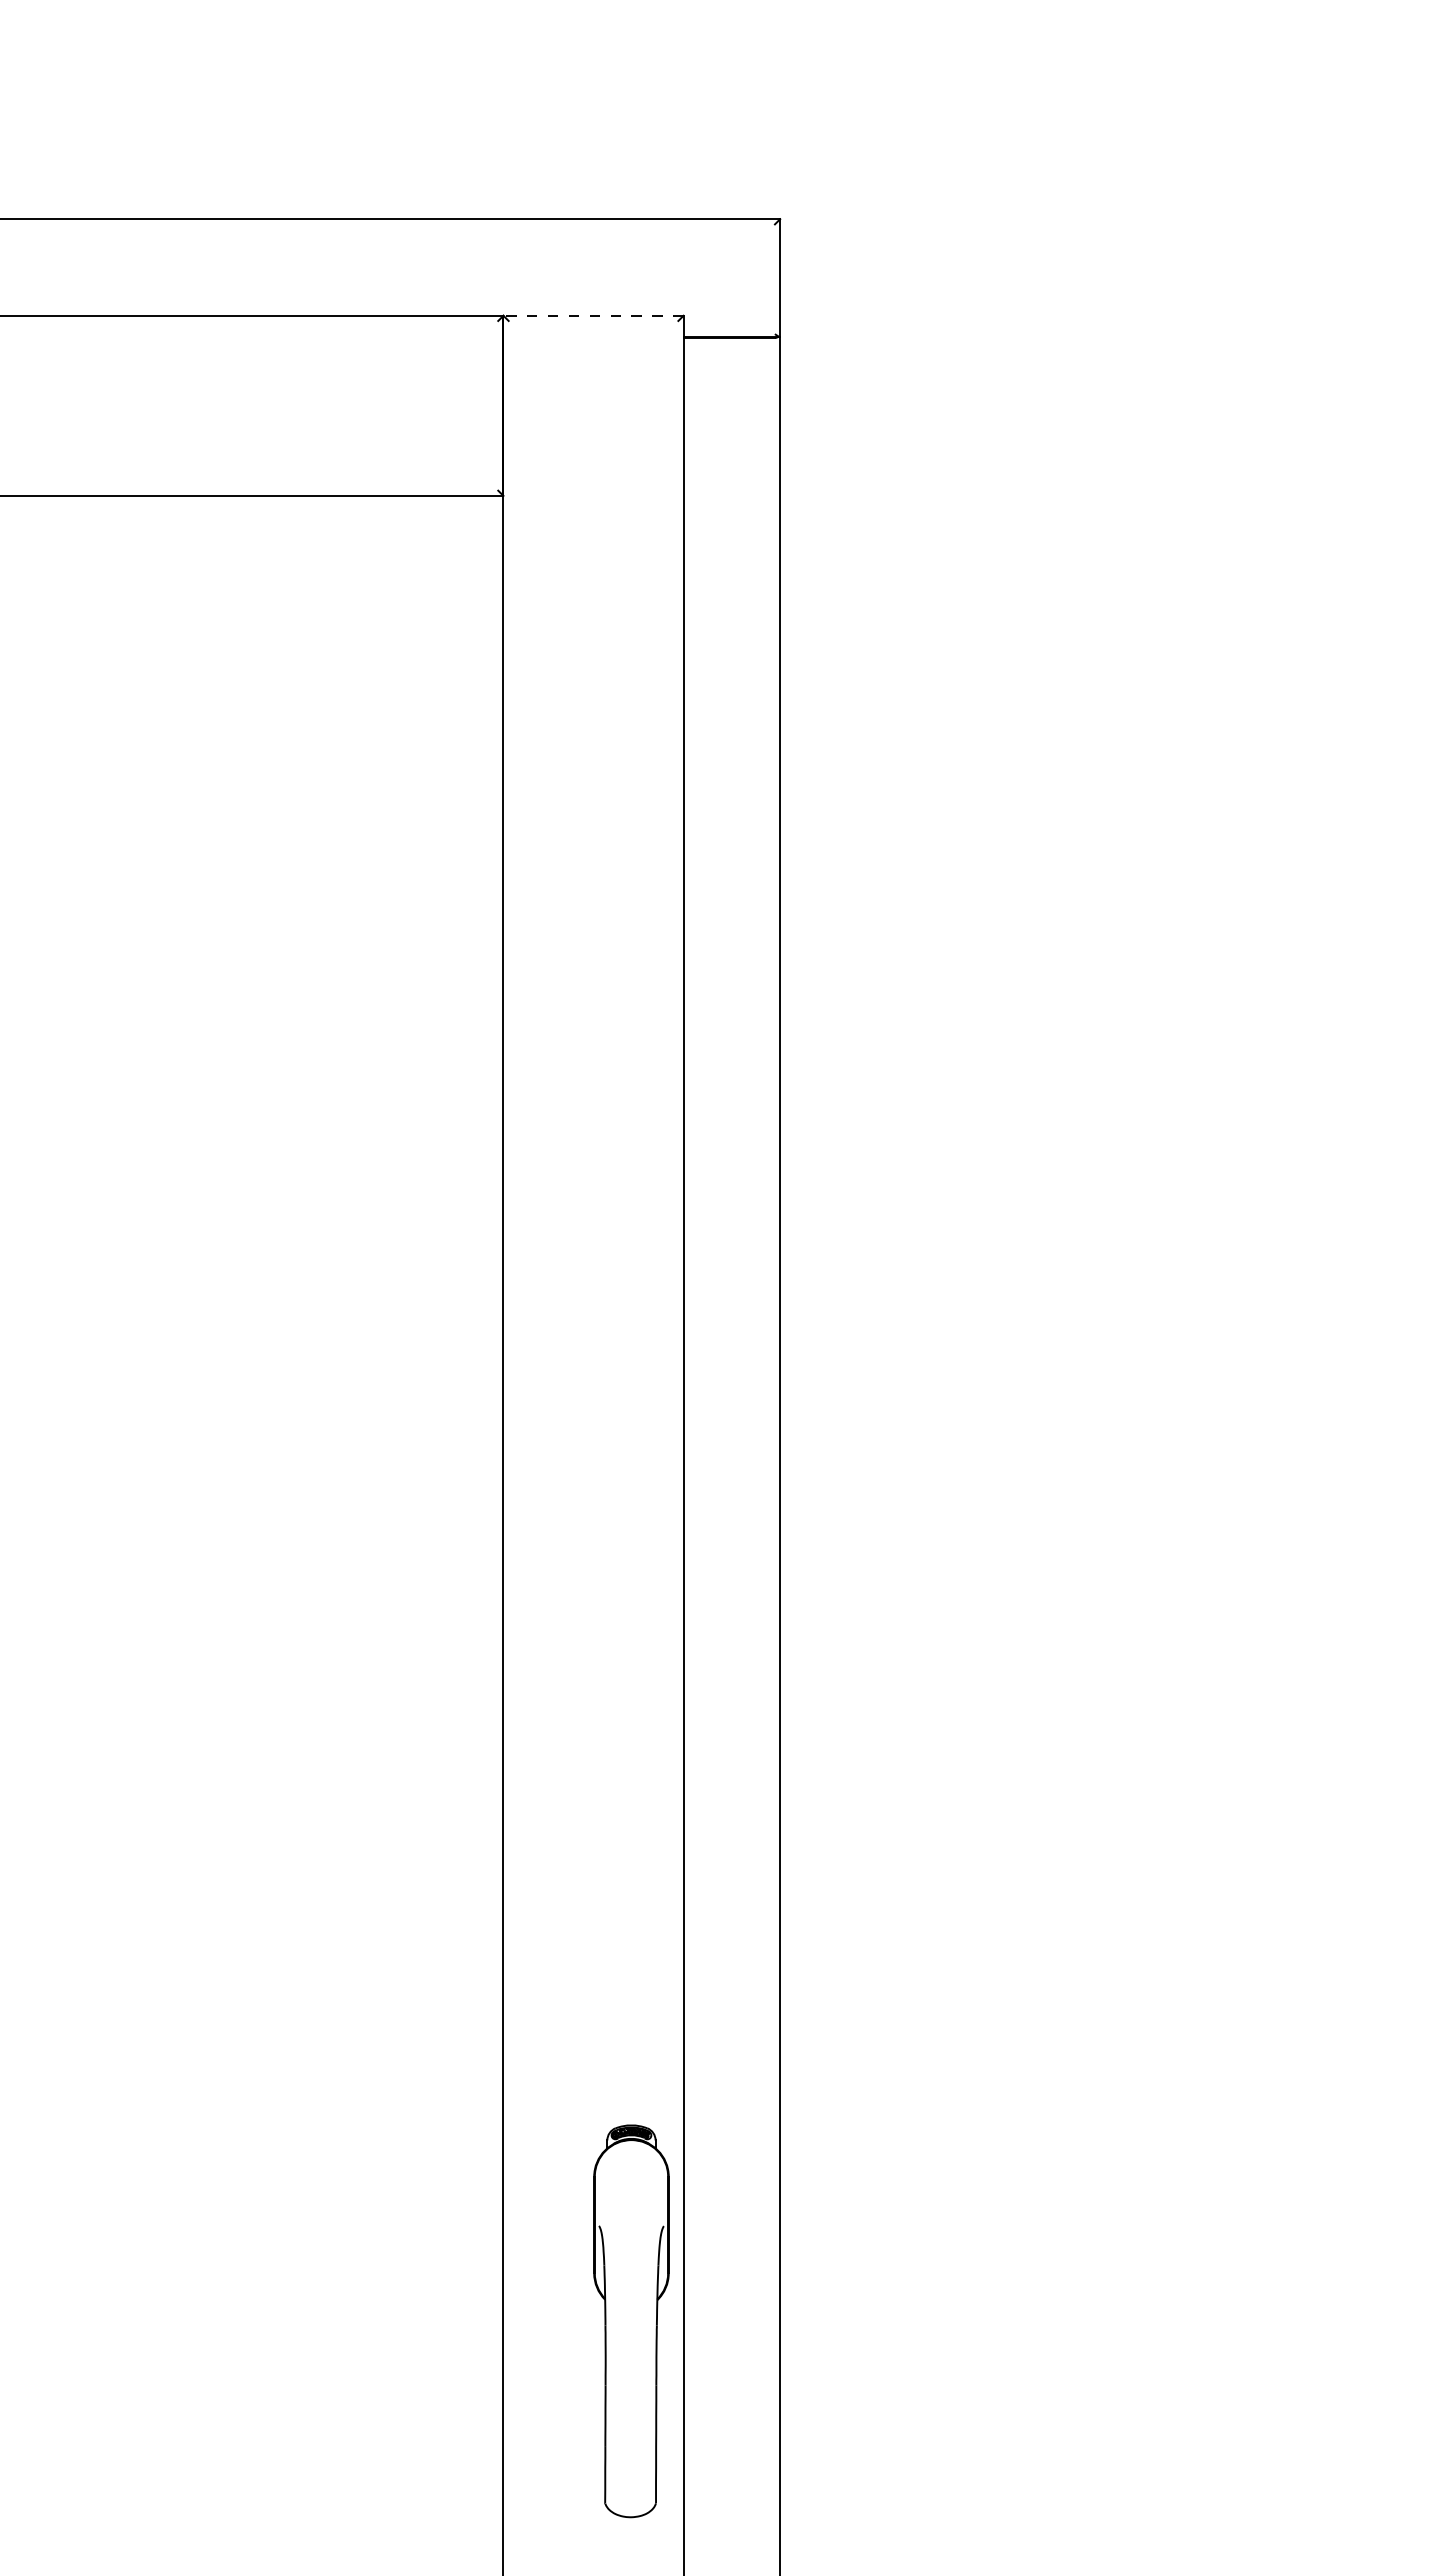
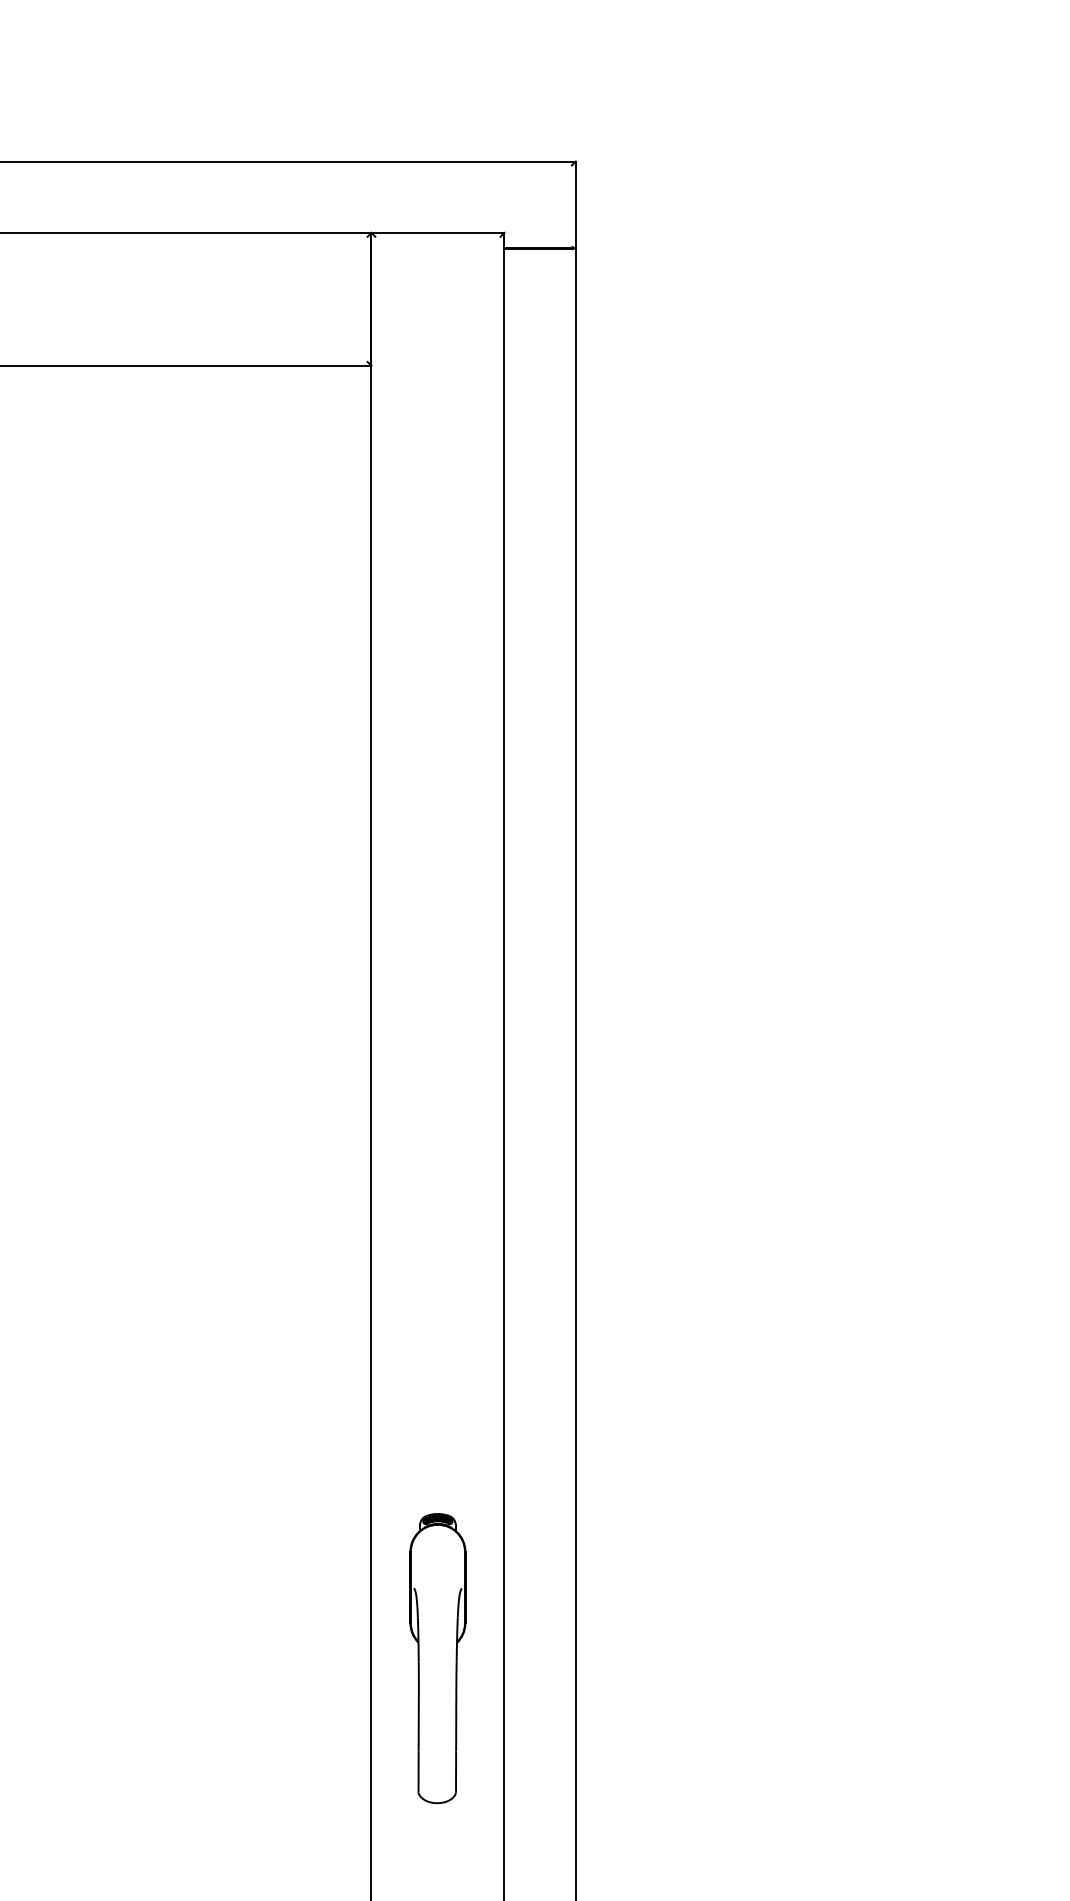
line: (593, 315) -> (437, 232), dashed -> solid
part: (631, 2321) -> (437, 1658), moved

